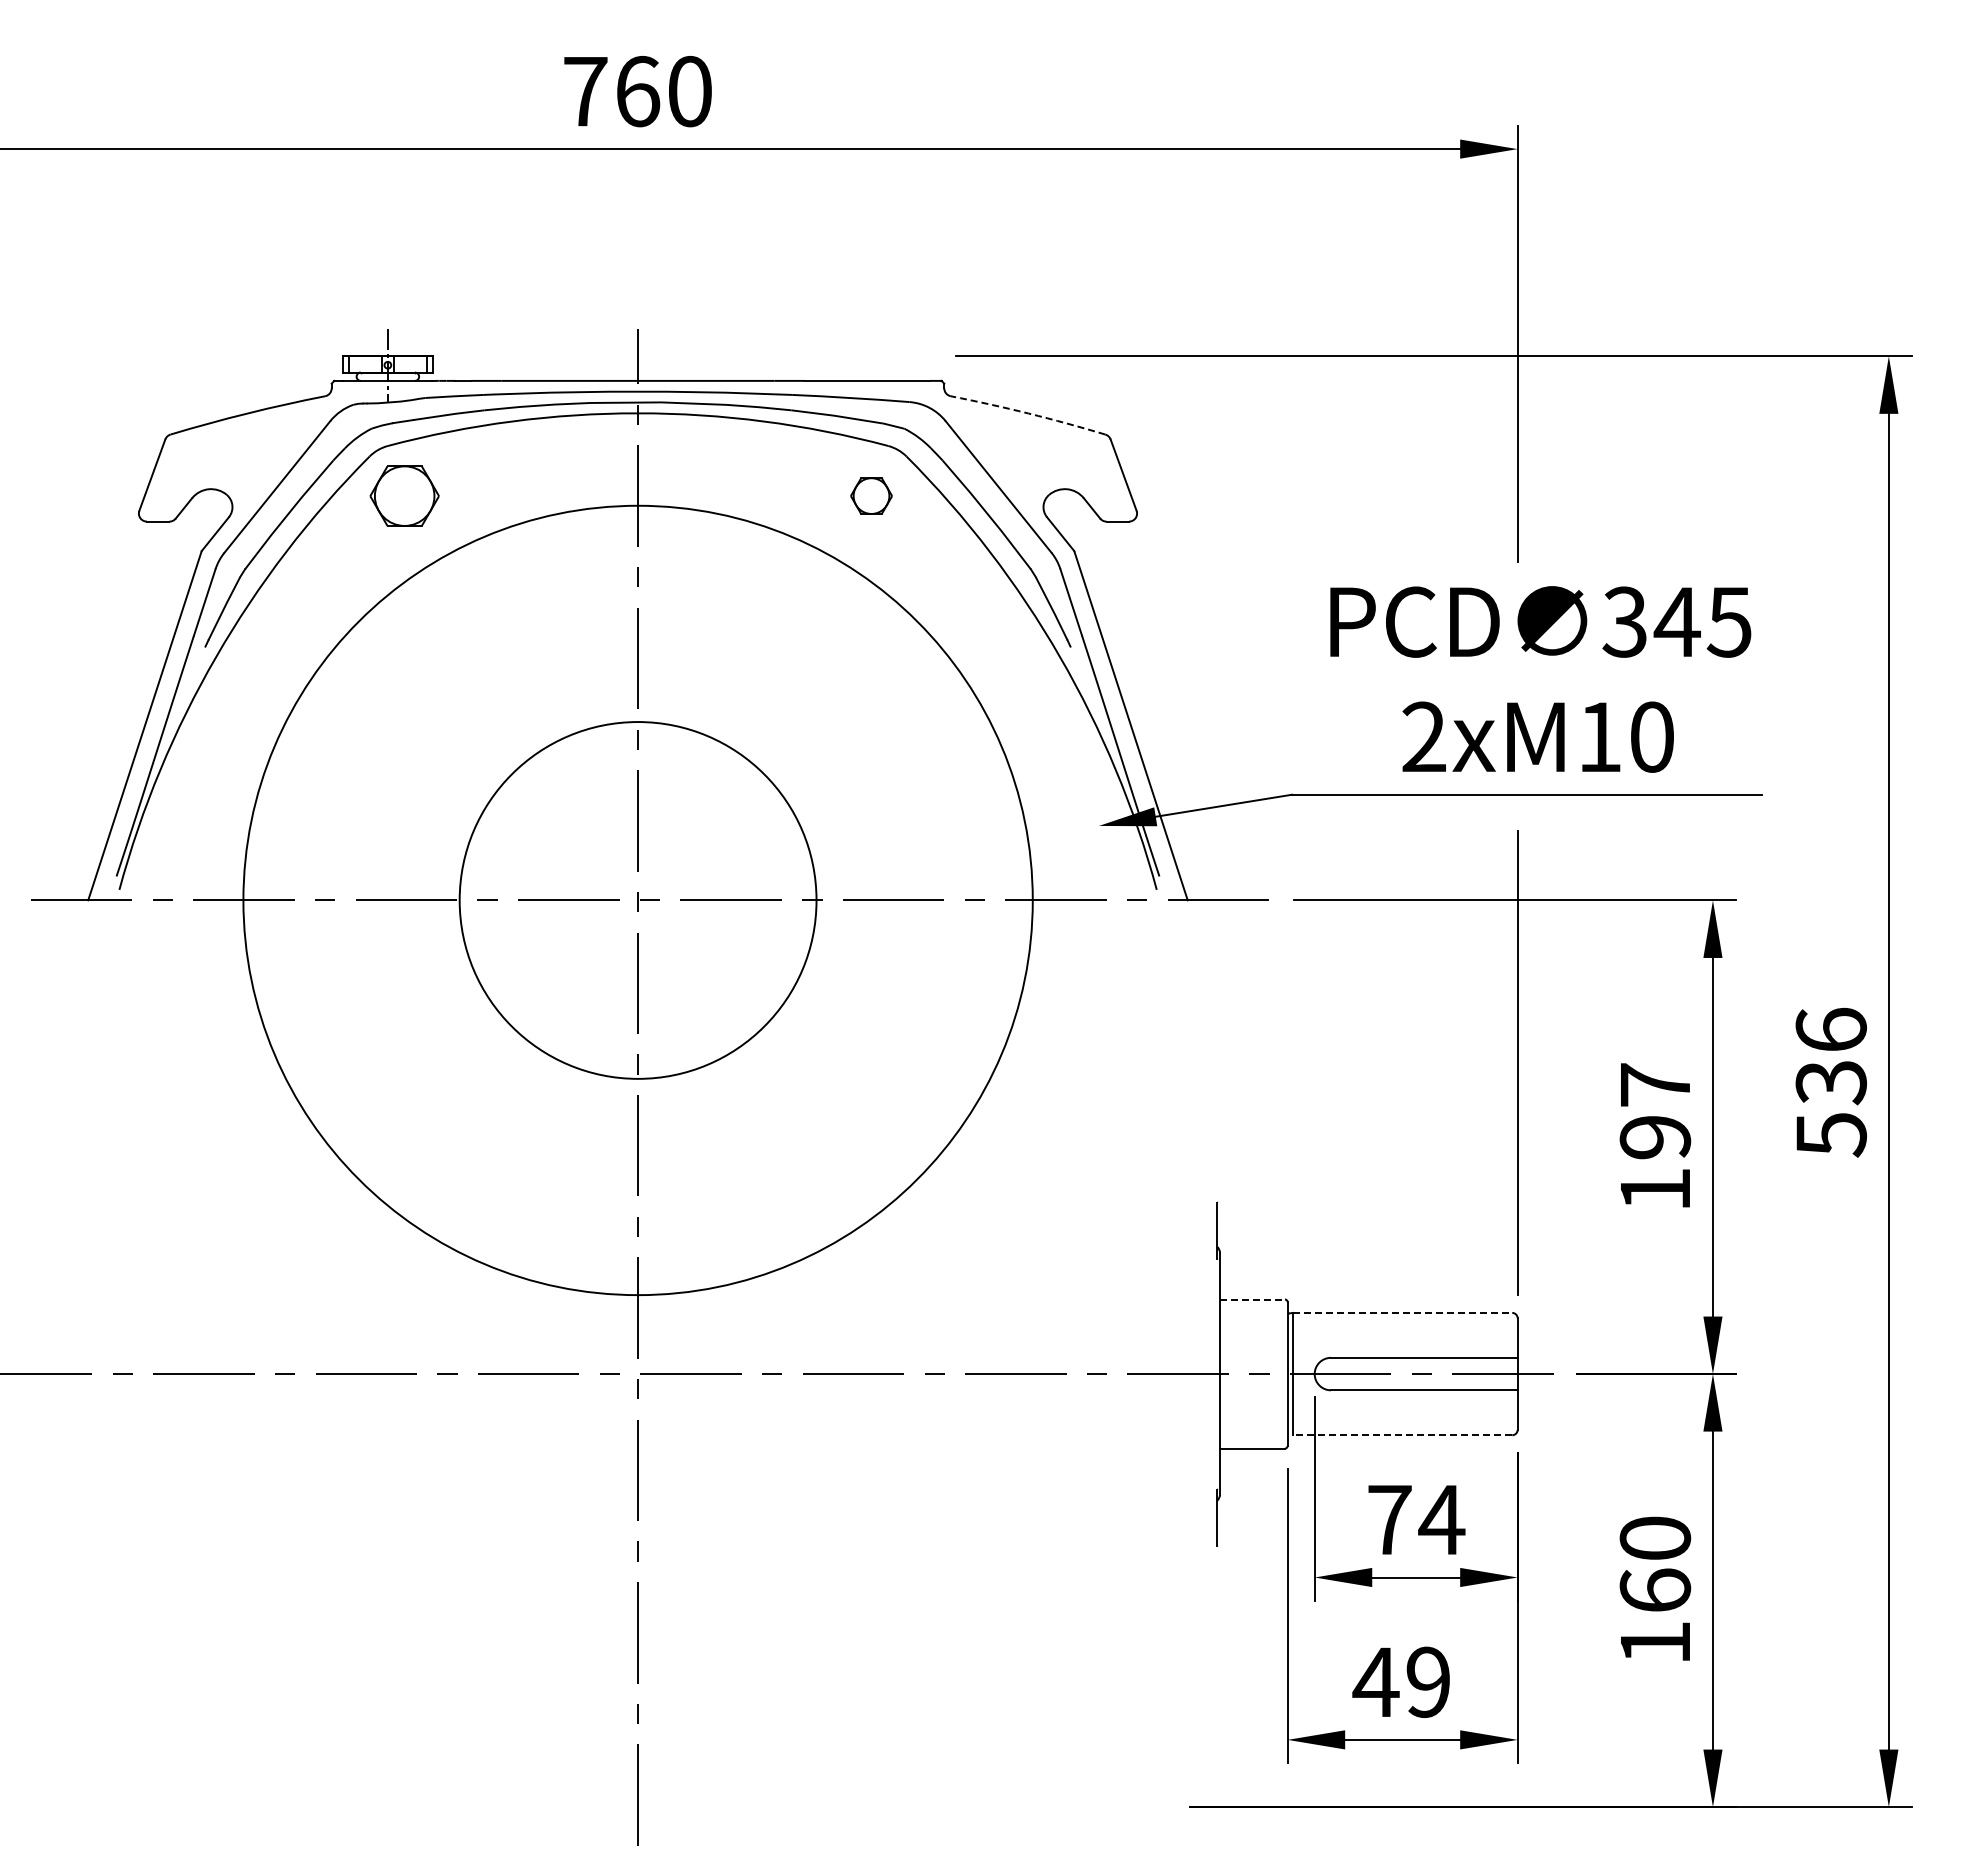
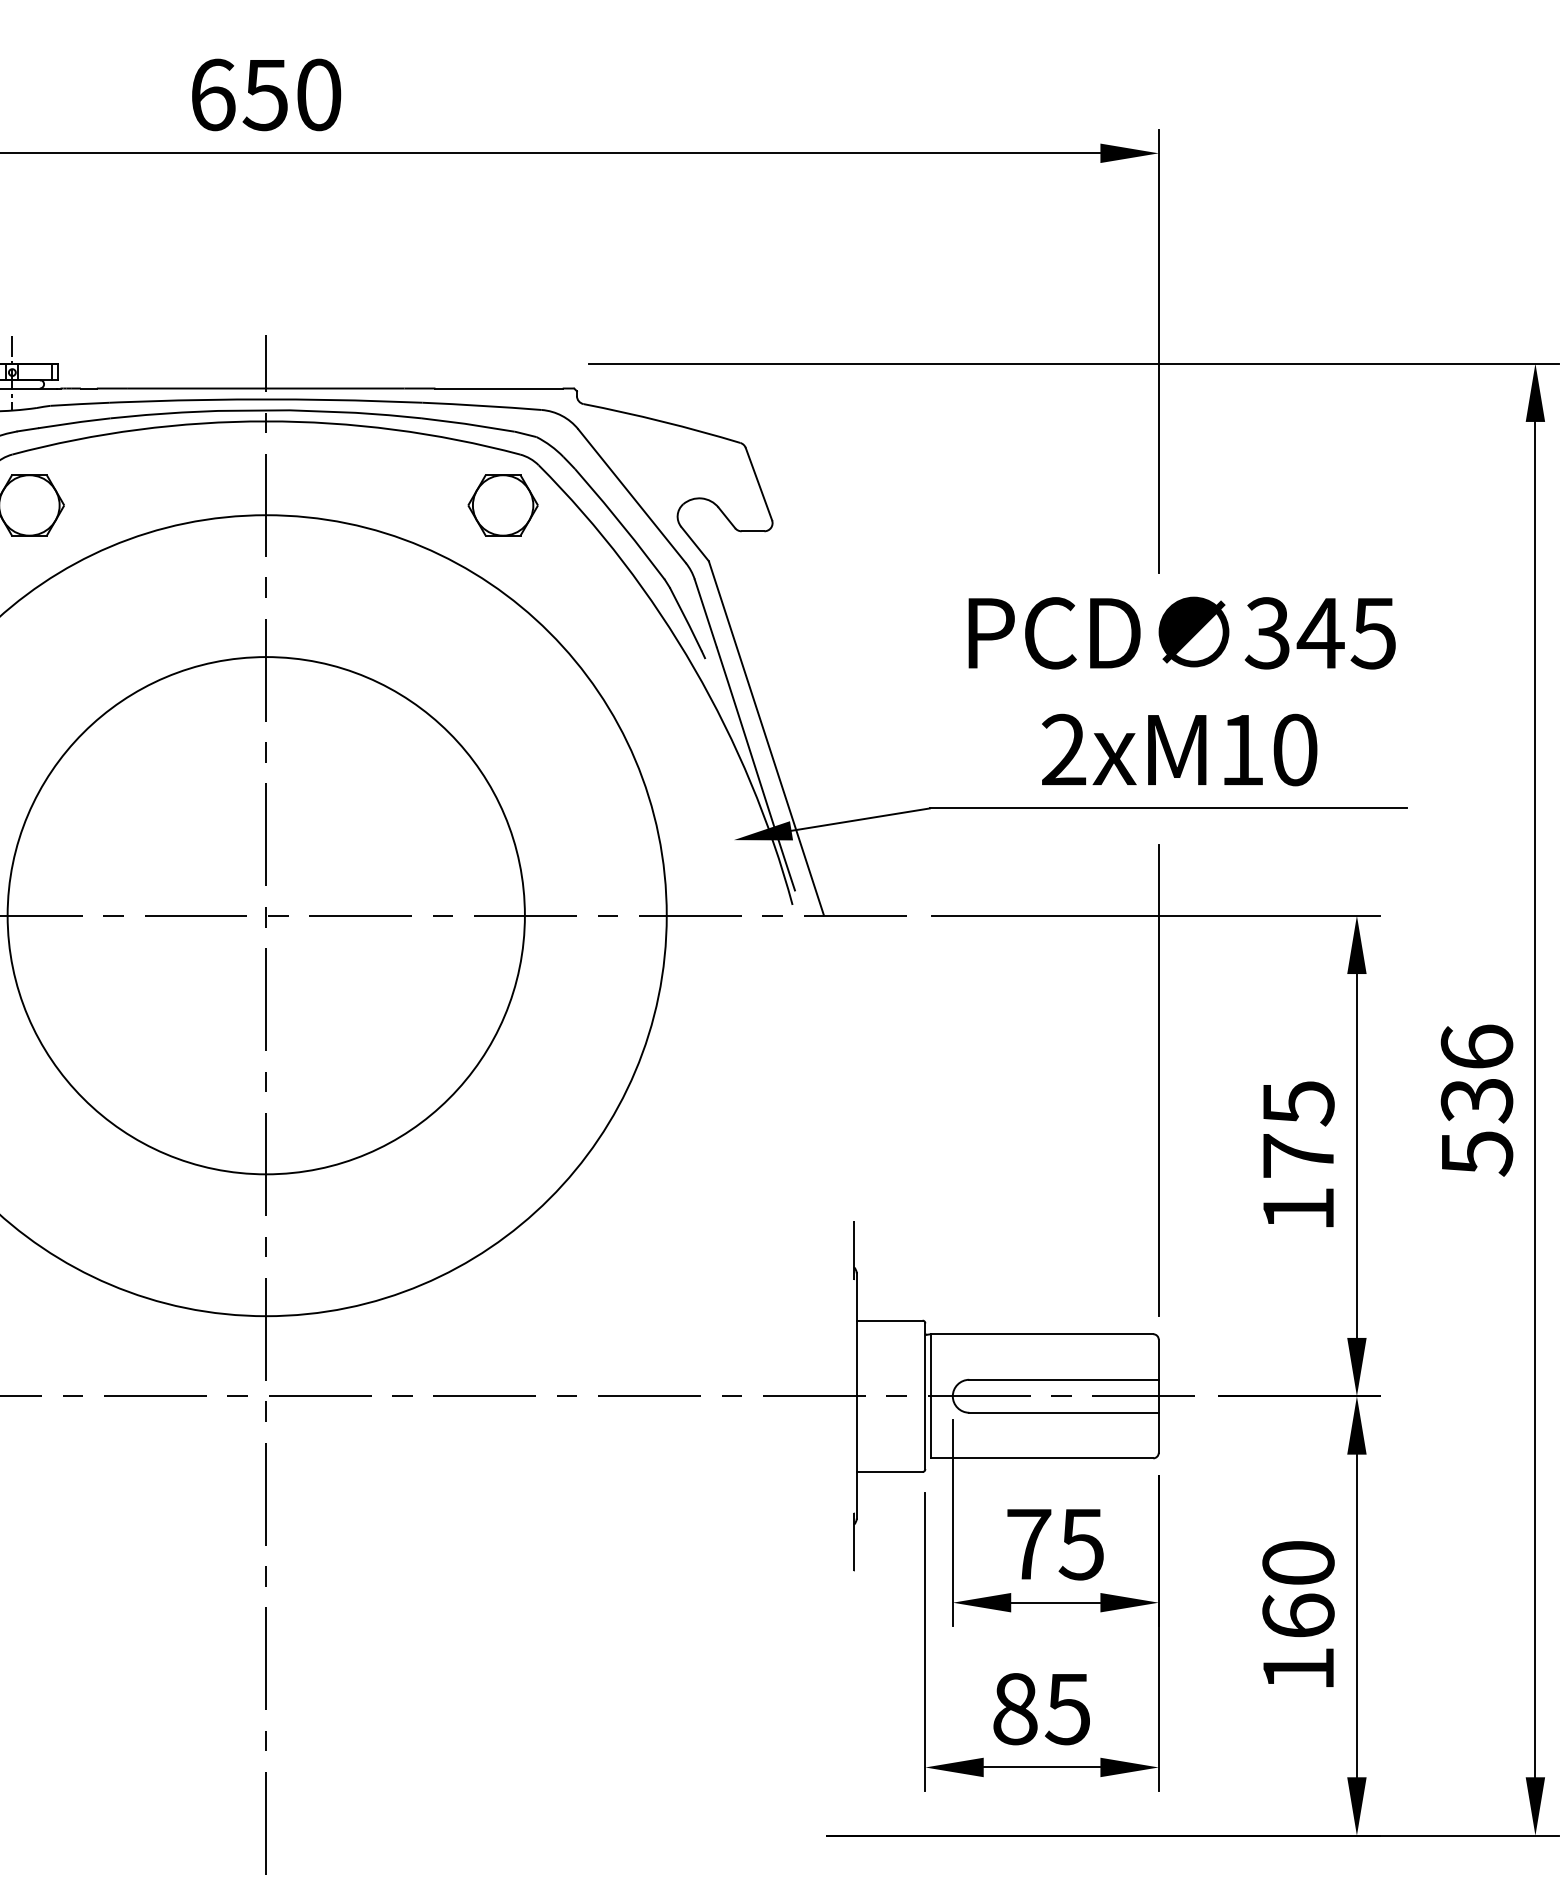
text: (612, 91) -> (240, 94), 760 -> 650
arc: (1028, 413) -> (662, 421), dashed -> solid
part: (871, 495) -> (503, 504), size x1.67
circle: (637, 900) -> (265, 915), size x1.43
text: (1655, 1111) -> (1298, 1129), 197 -> 175
line: (1252, 1299) -> (889, 1320), dashed -> solid
line: (1402, 1312) -> (1041, 1333), dashed -> solid
line: (1402, 1435) -> (1041, 1458), dashed -> solid
text: (1441, 1520) -> (1081, 1544), 74 -> 75
text: (1400, 1682) -> (1039, 1709), 49 -> 85

